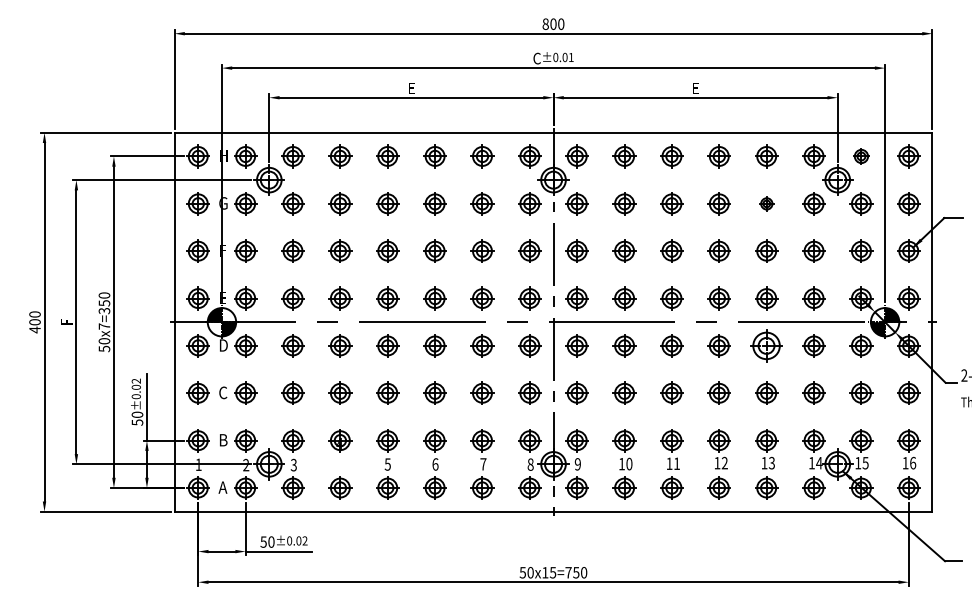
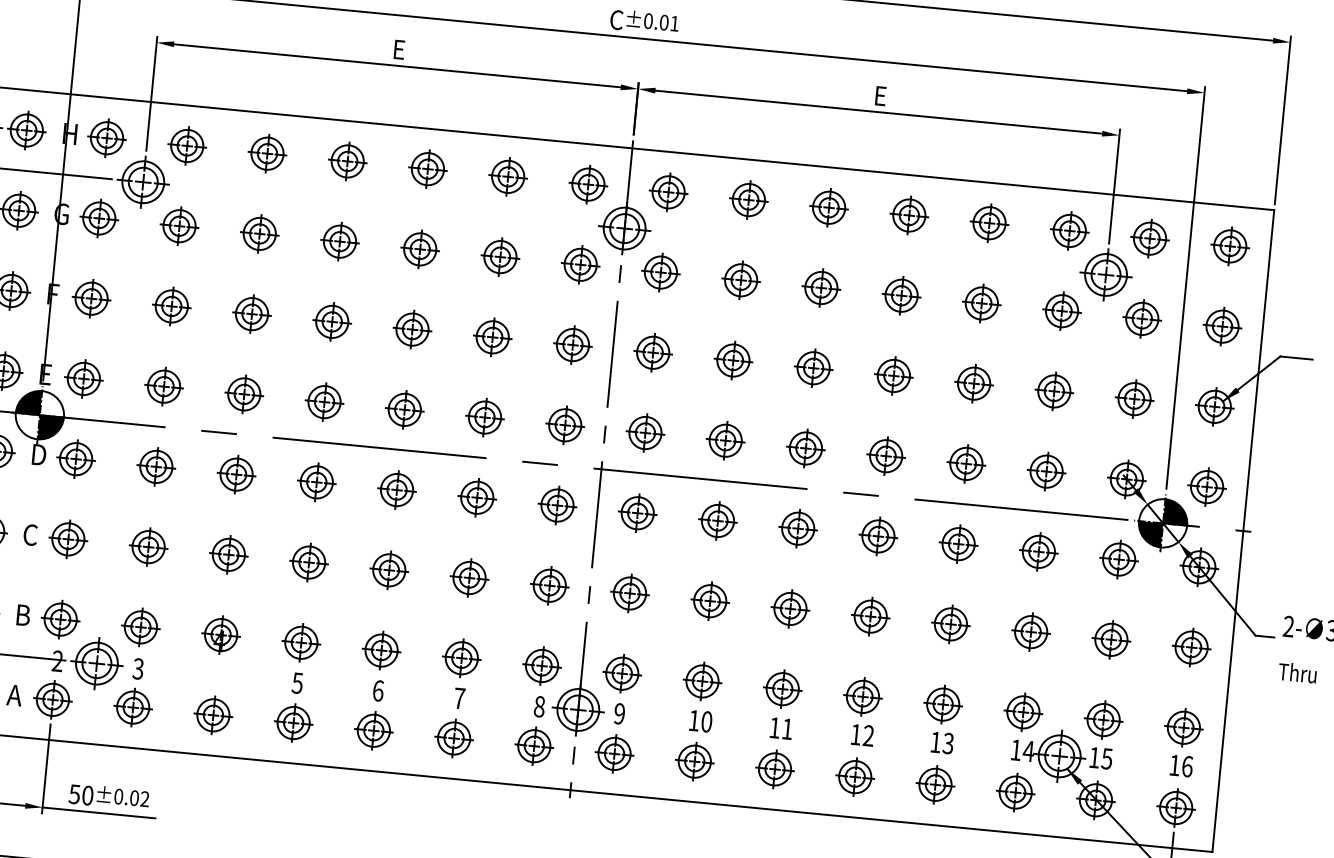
part: (861, 156) -> (1150, 238), size x1.43
part: (766, 203) -> (981, 302), size x1.67
part: (766, 345) -> (958, 543), size x0.71

